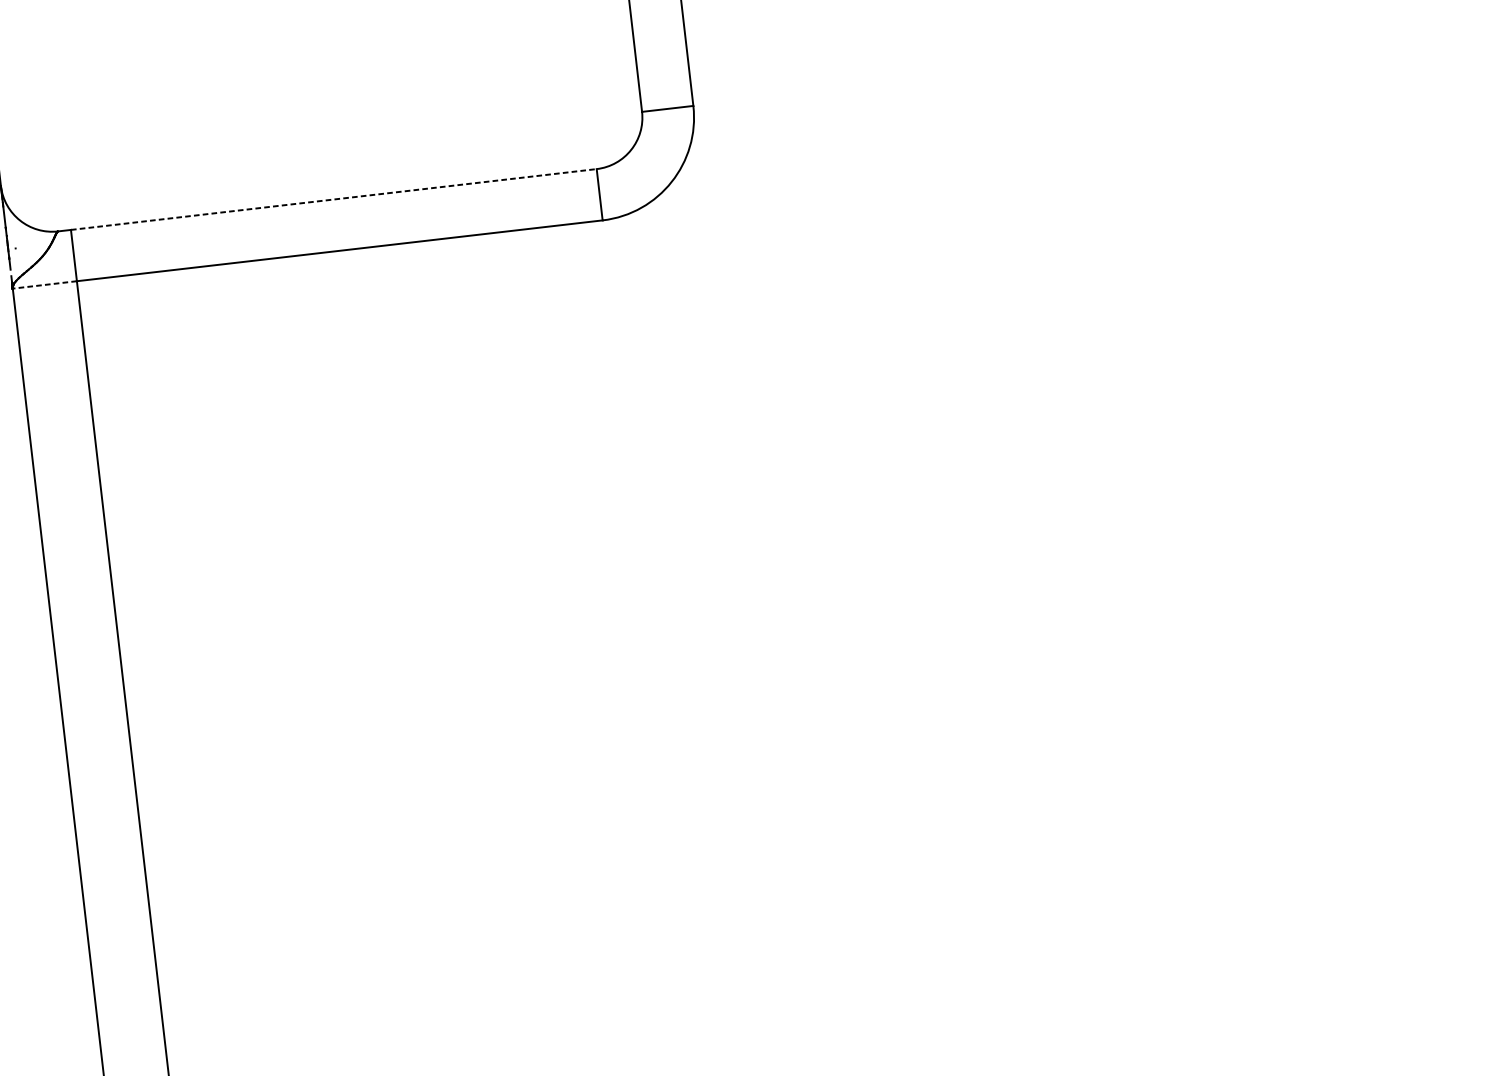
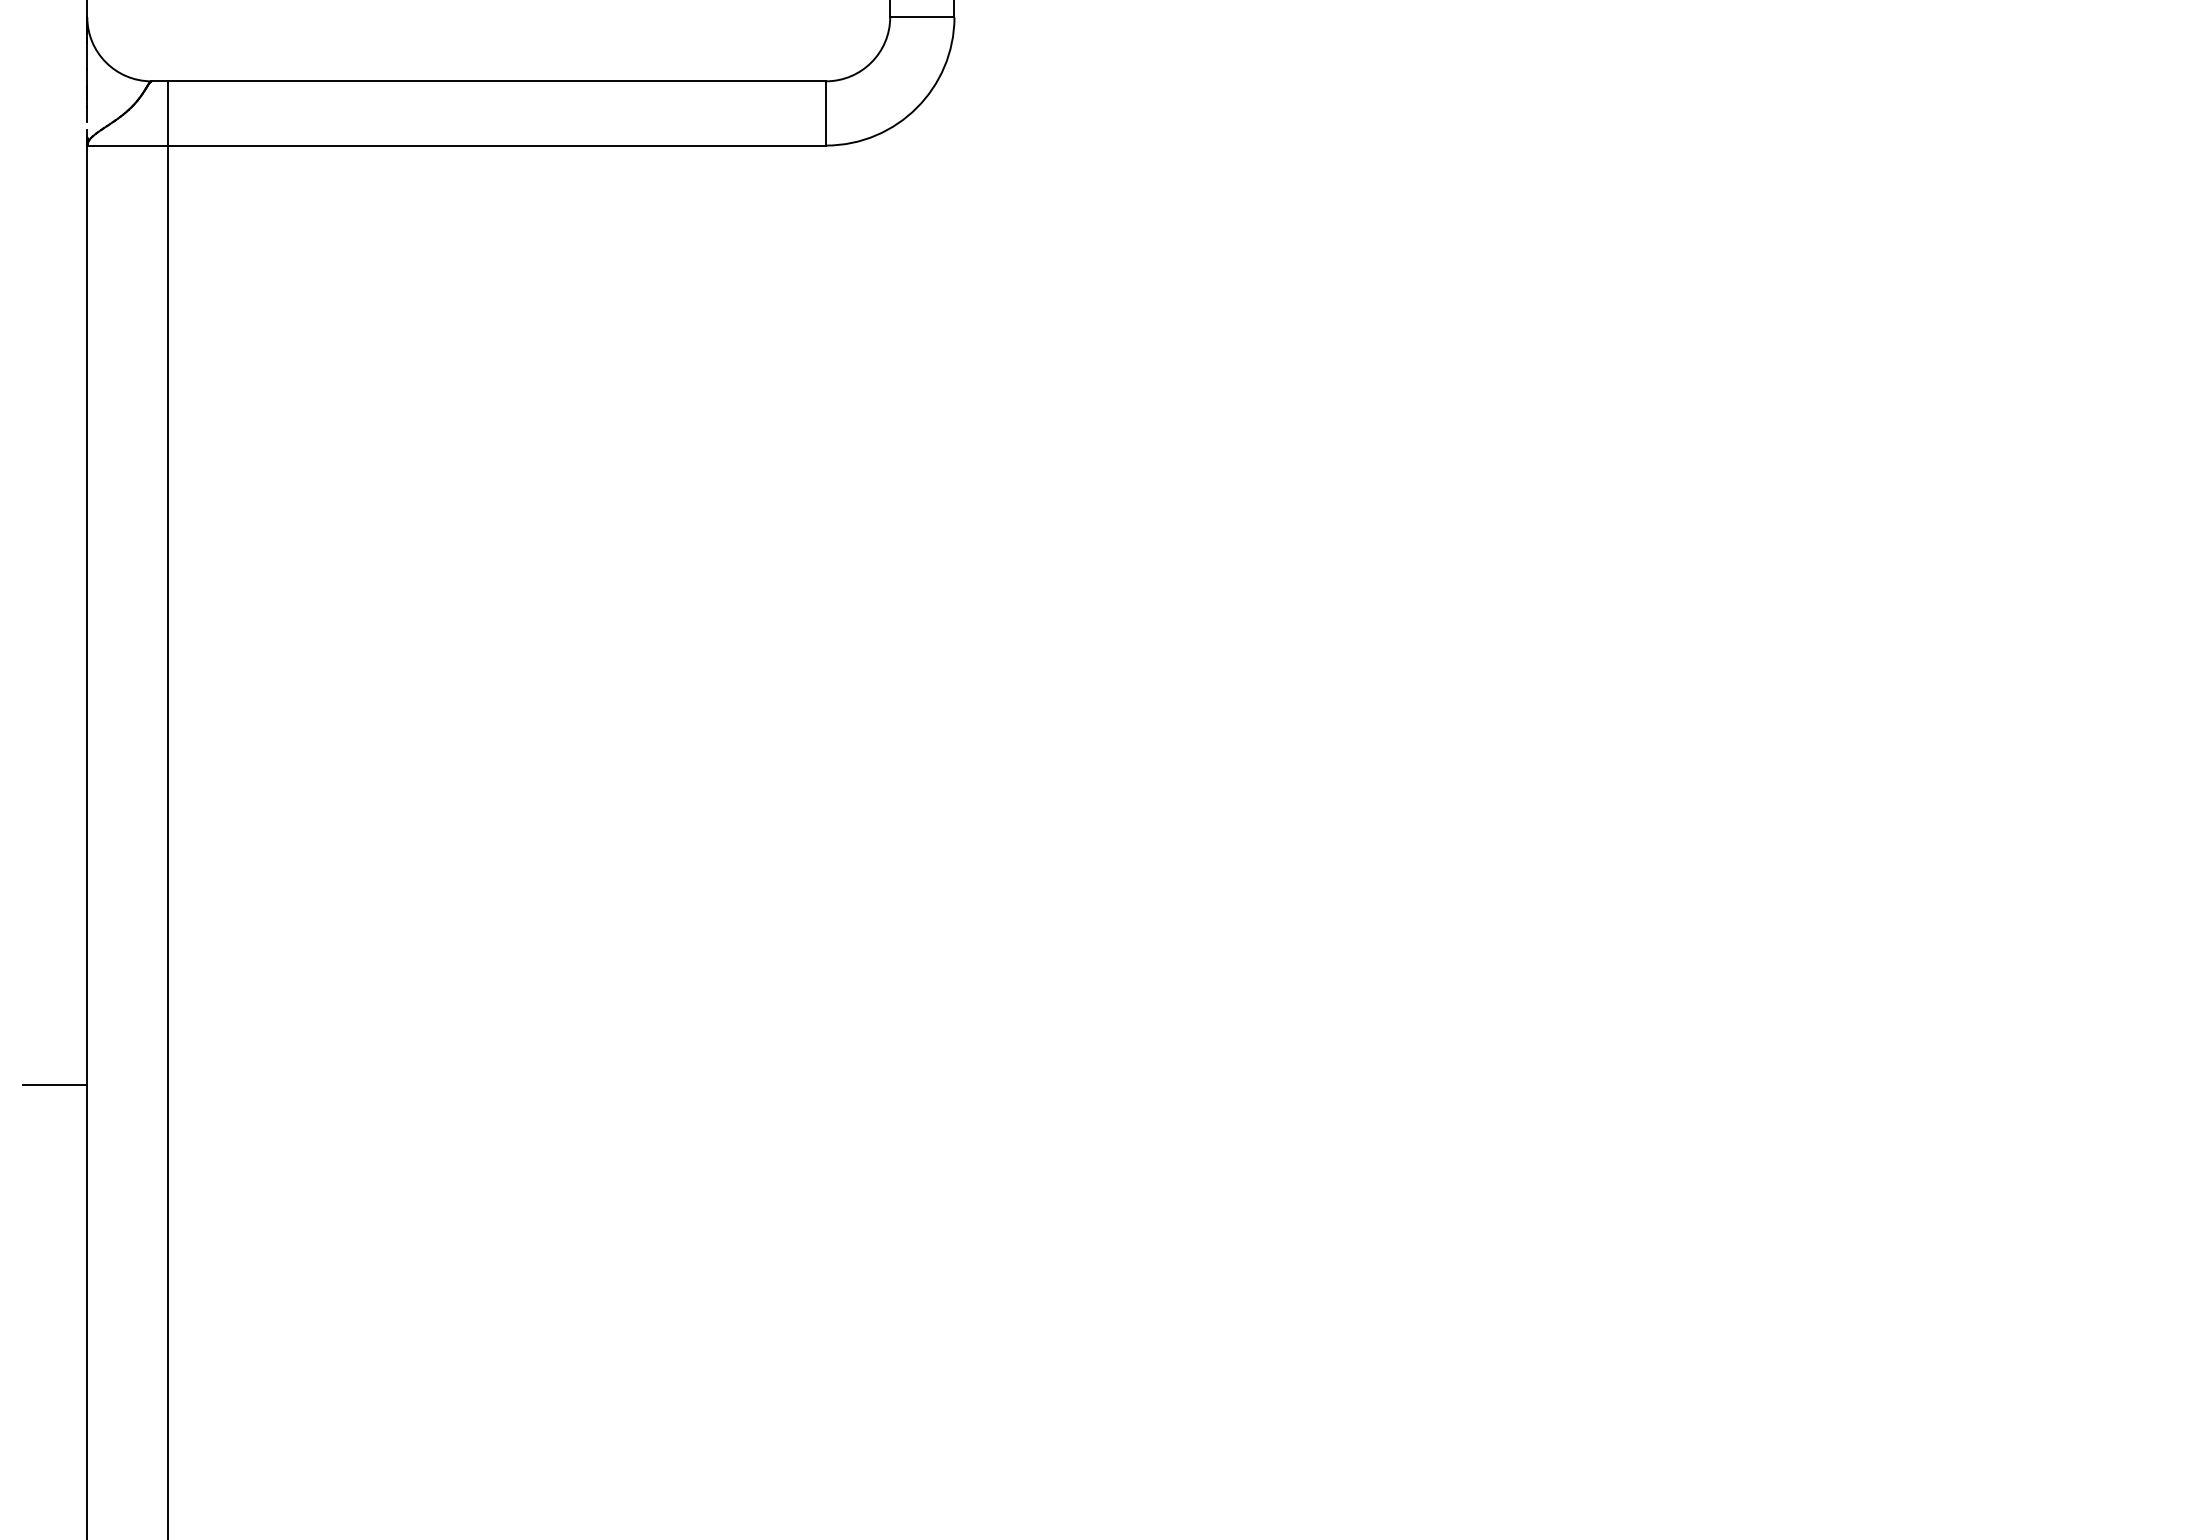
line: (334, 199) -> (497, 81), dashed -> solid
line: (44, 284) -> (126, 145), dashed -> solid
line: (74, 1042) -> (55, 1085), added

